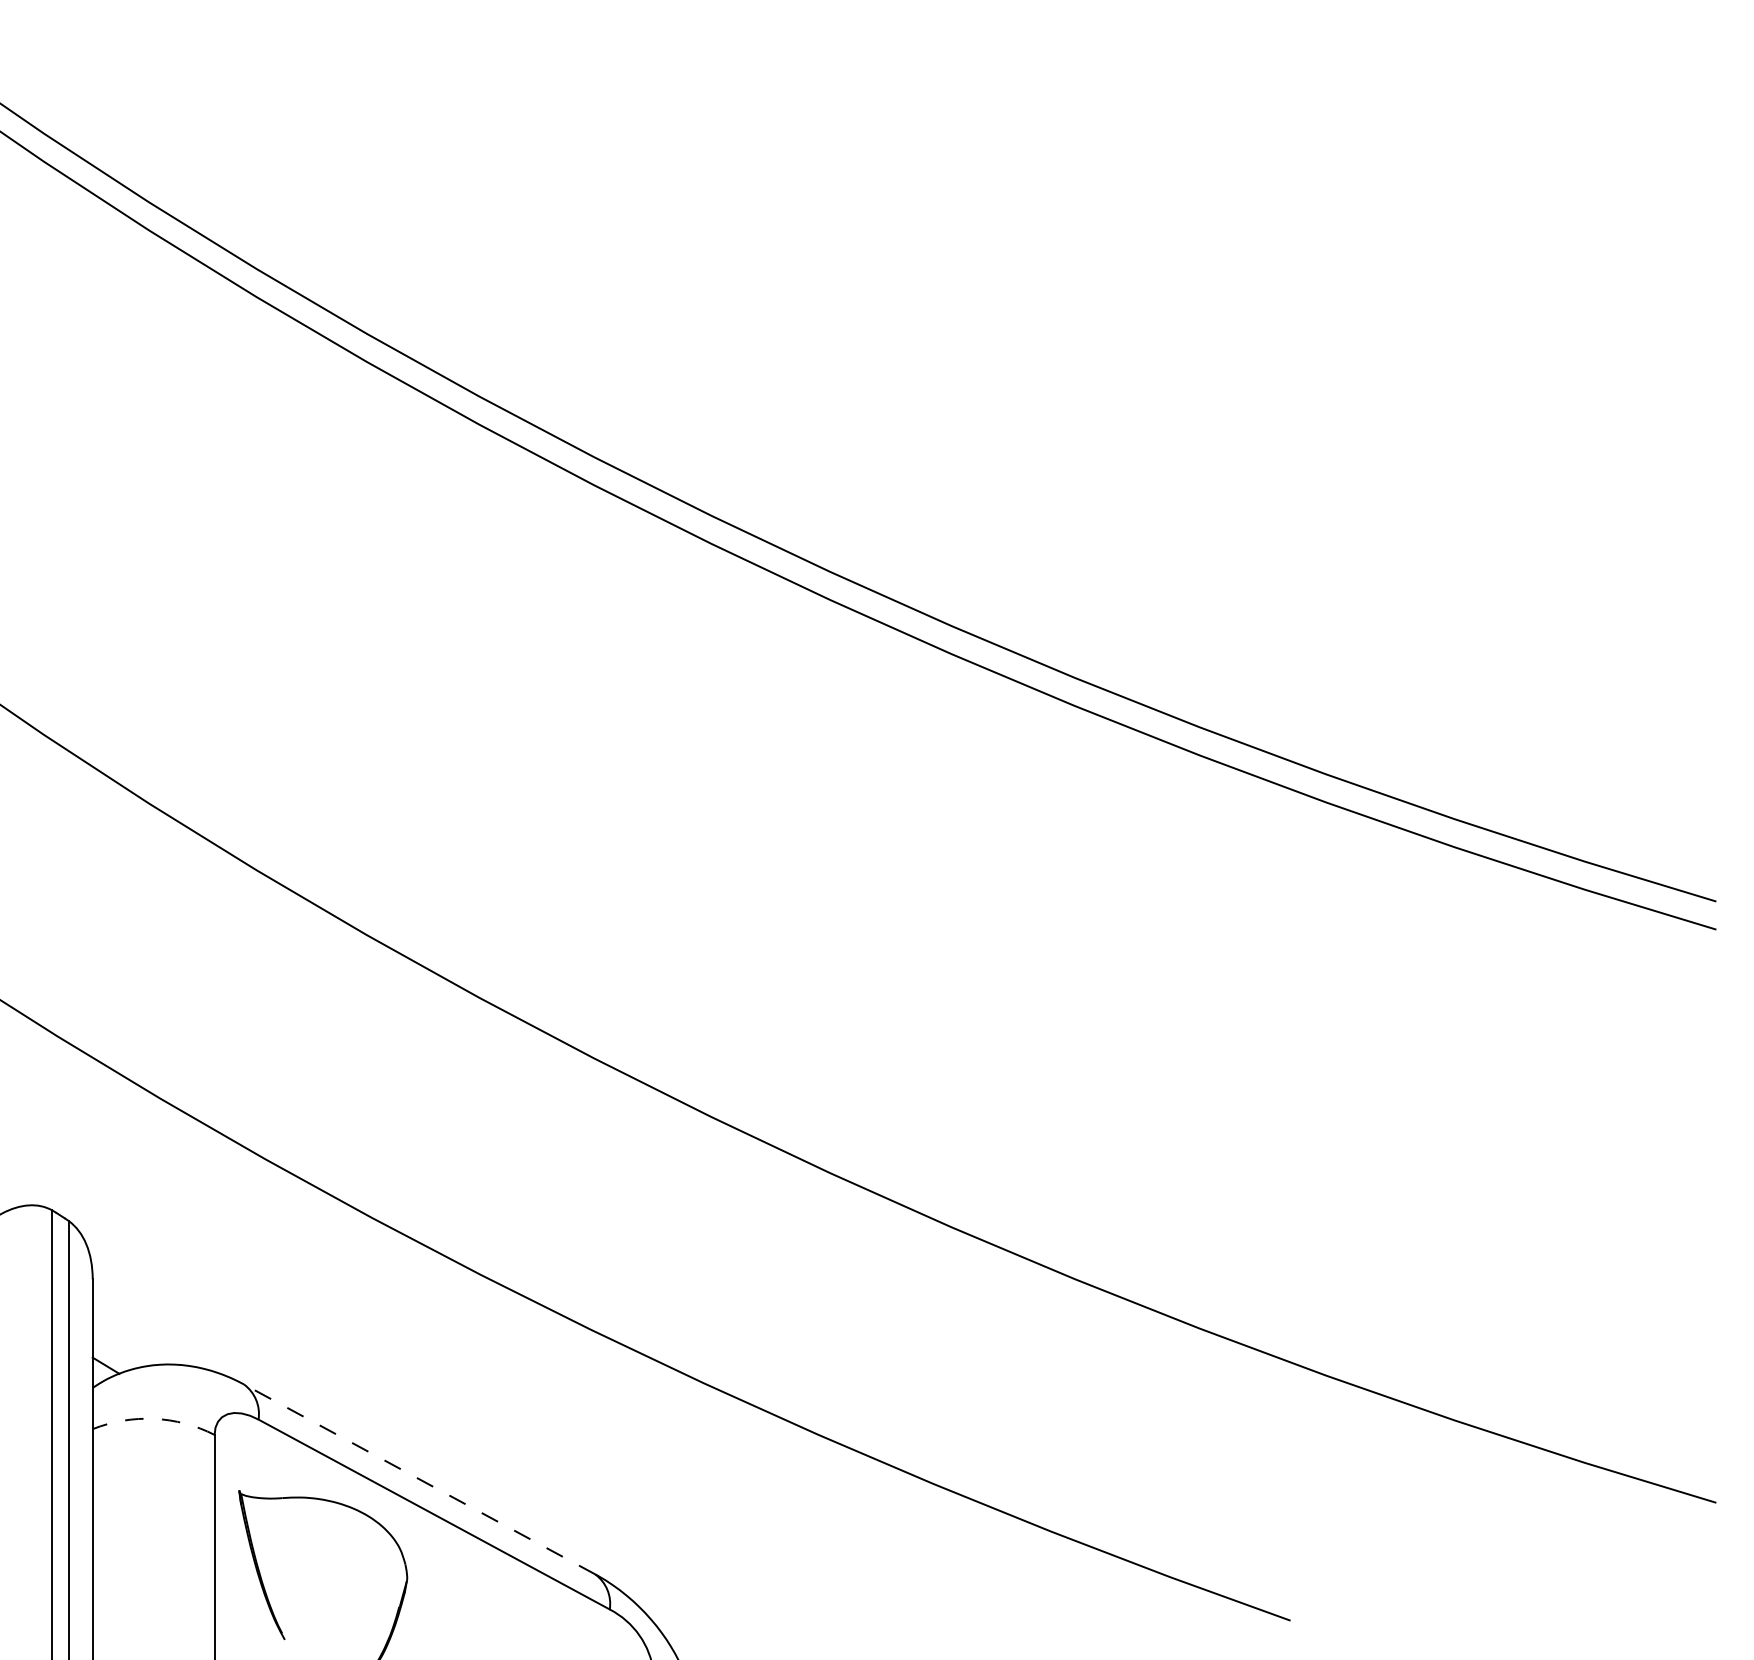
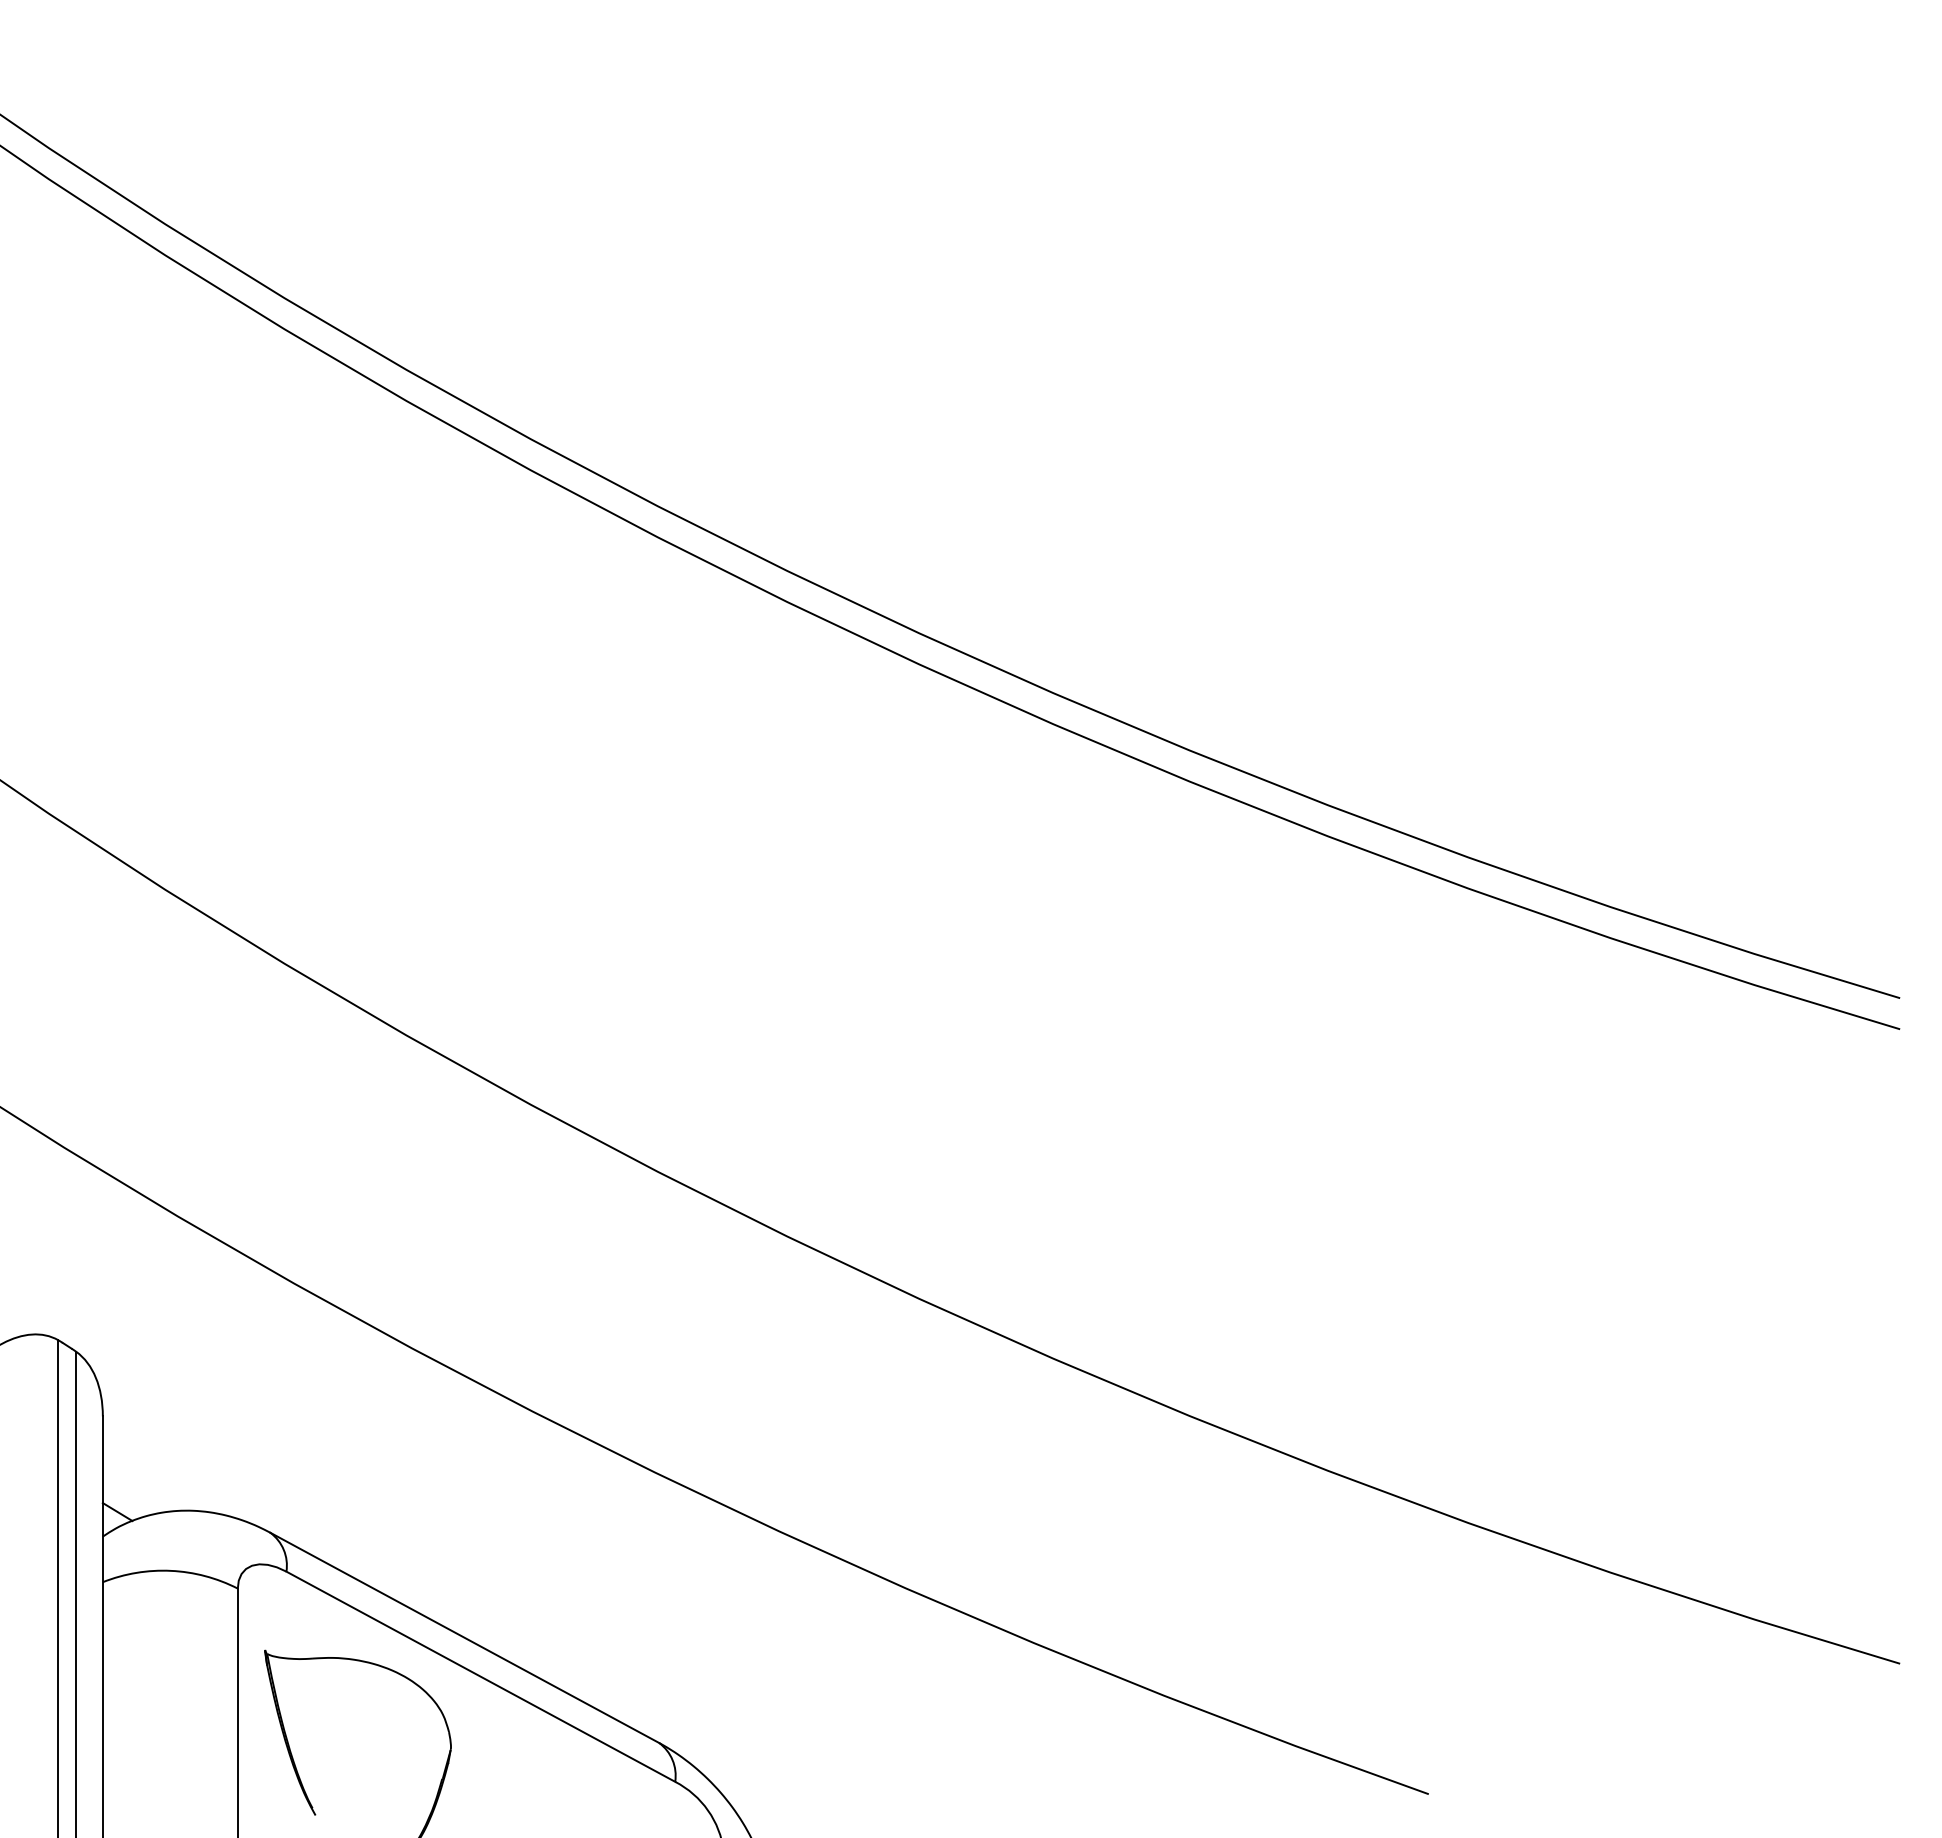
arc: (154, 1418) -> (171, 1570), dashed -> solid
line: (419, 1479) -> (464, 1637), dashed -> solid

